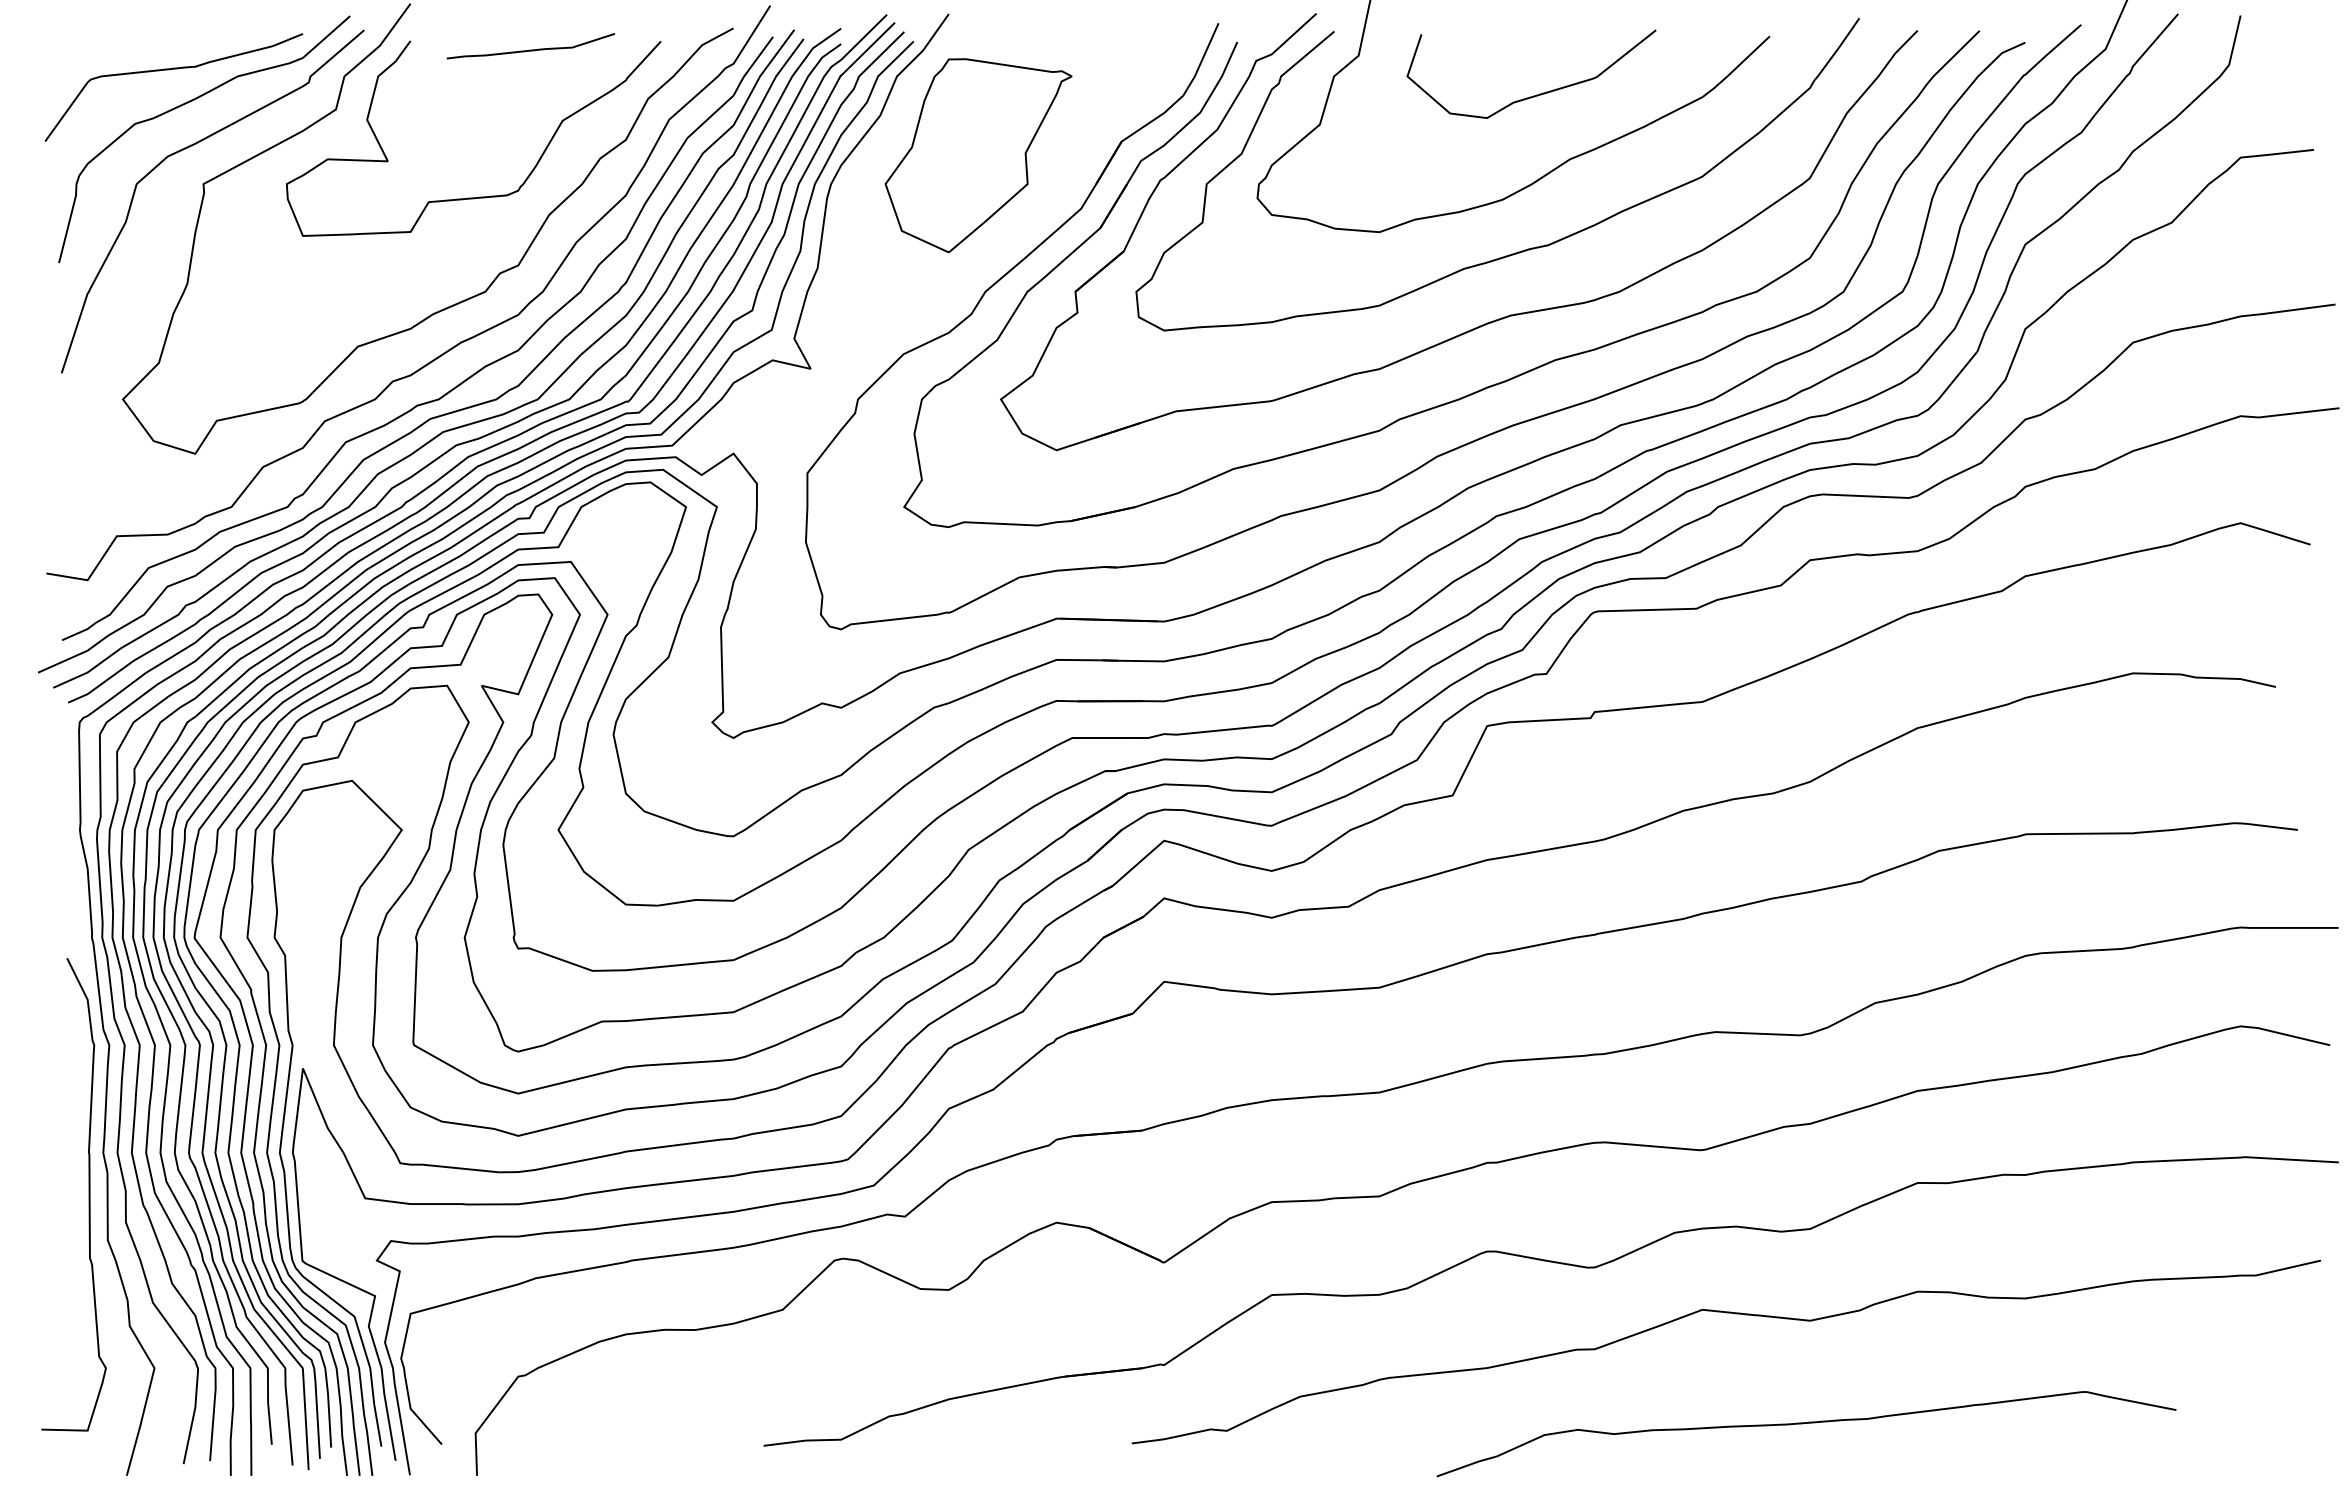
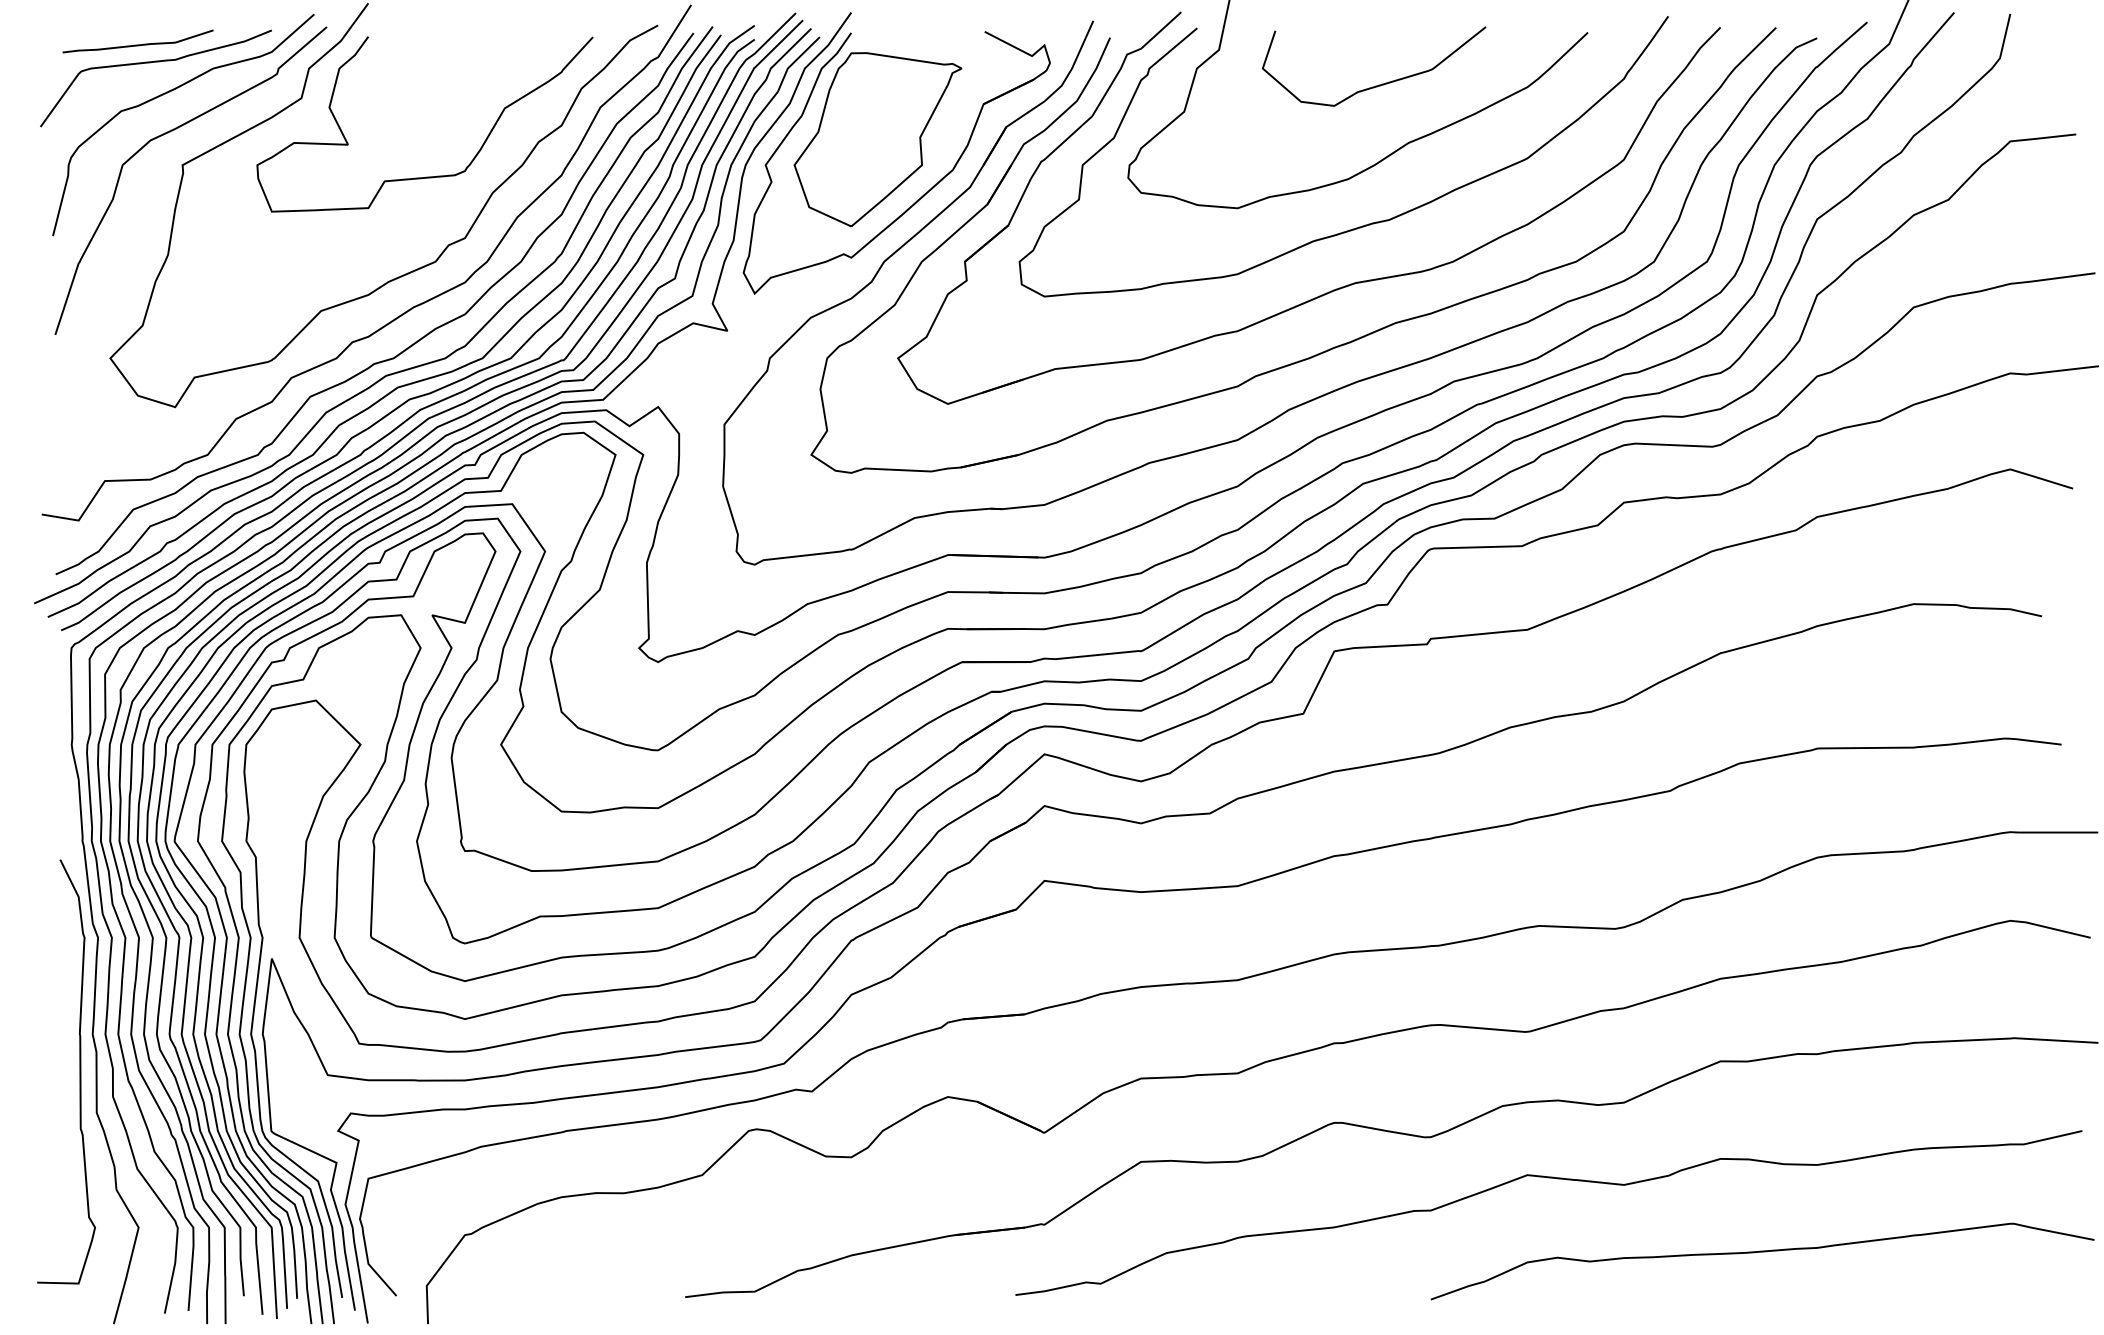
curve: (530, 49) -> (137, 44), moved
part: (1029, 216) -> (923, 194), added
curve: (1803, 1424) -> (1759, 1252), moved

